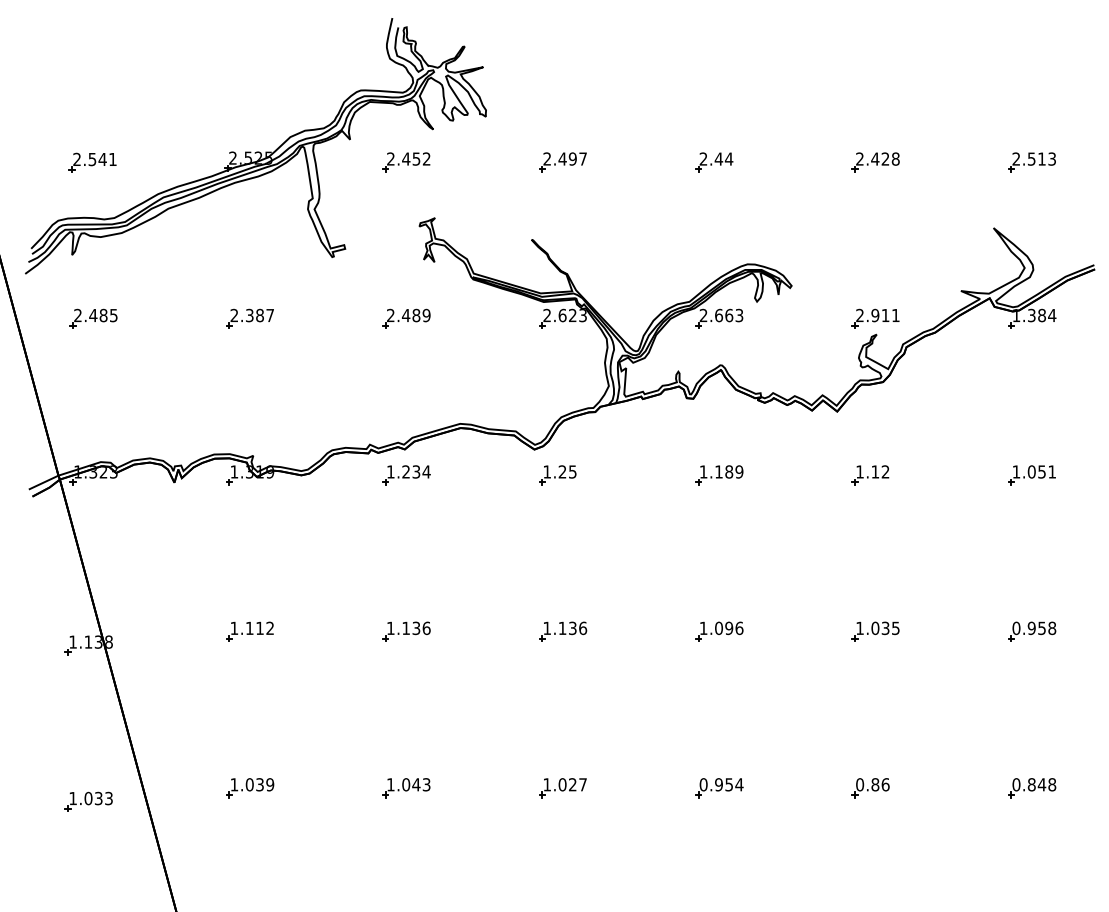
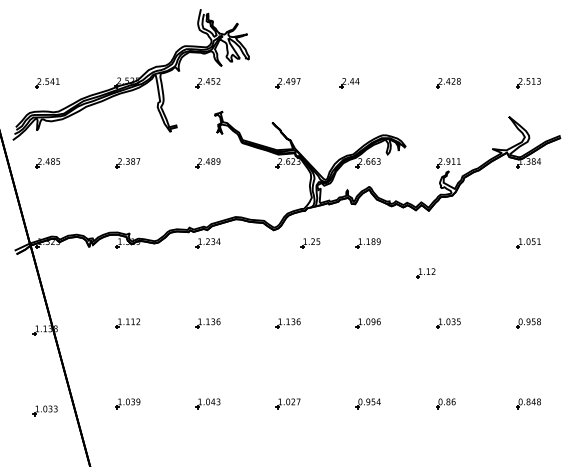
part: (713, 163) -> (349, 83), moved
part: (557, 475) -> (310, 243), moved
part: (869, 475) -> (425, 273), moved

